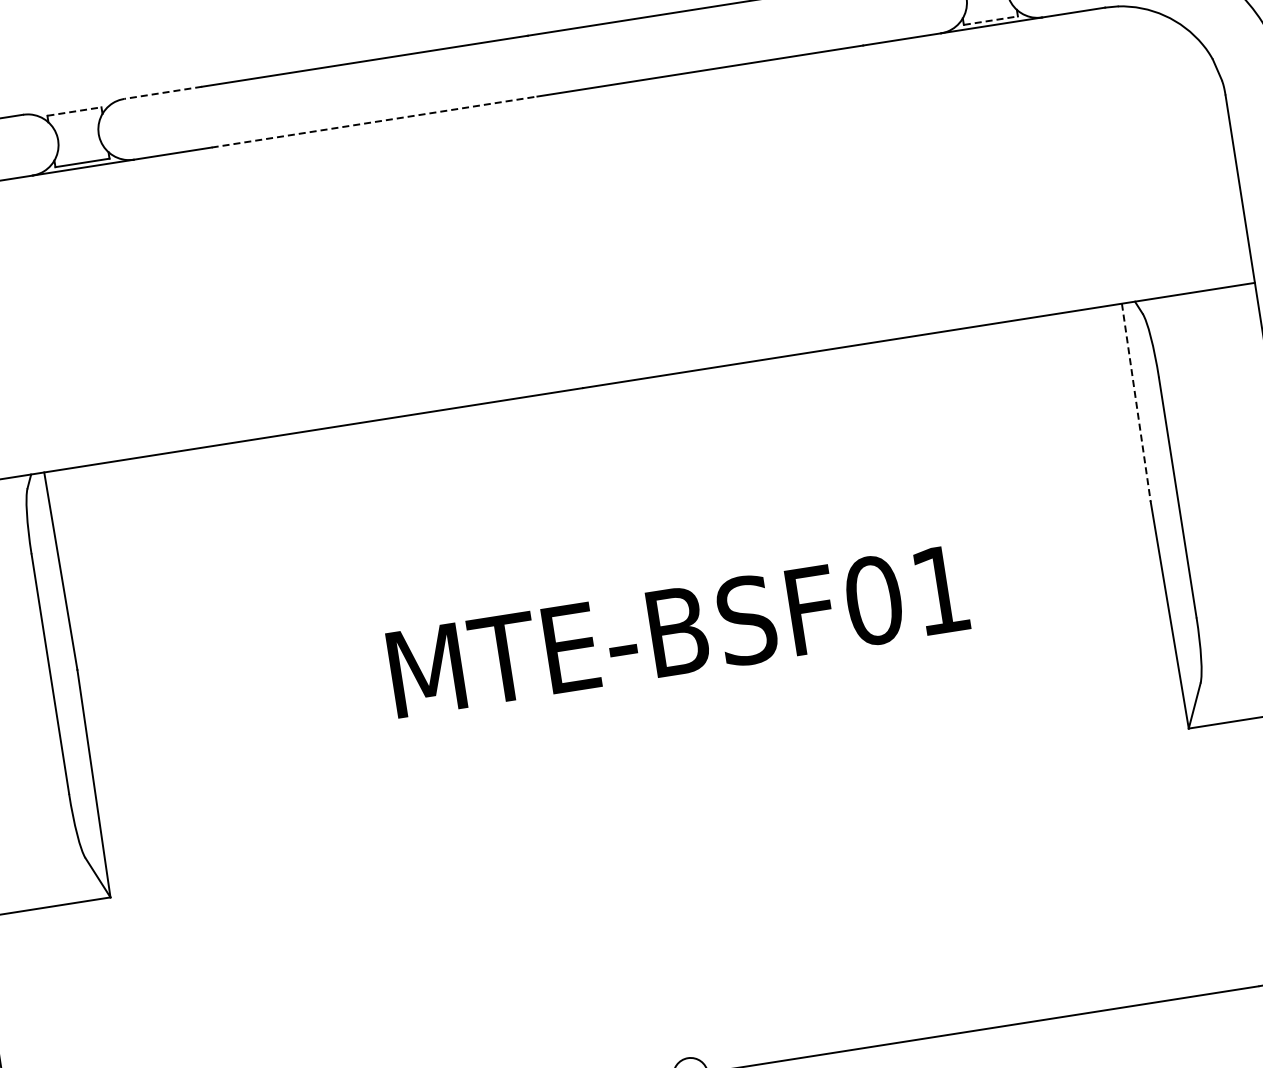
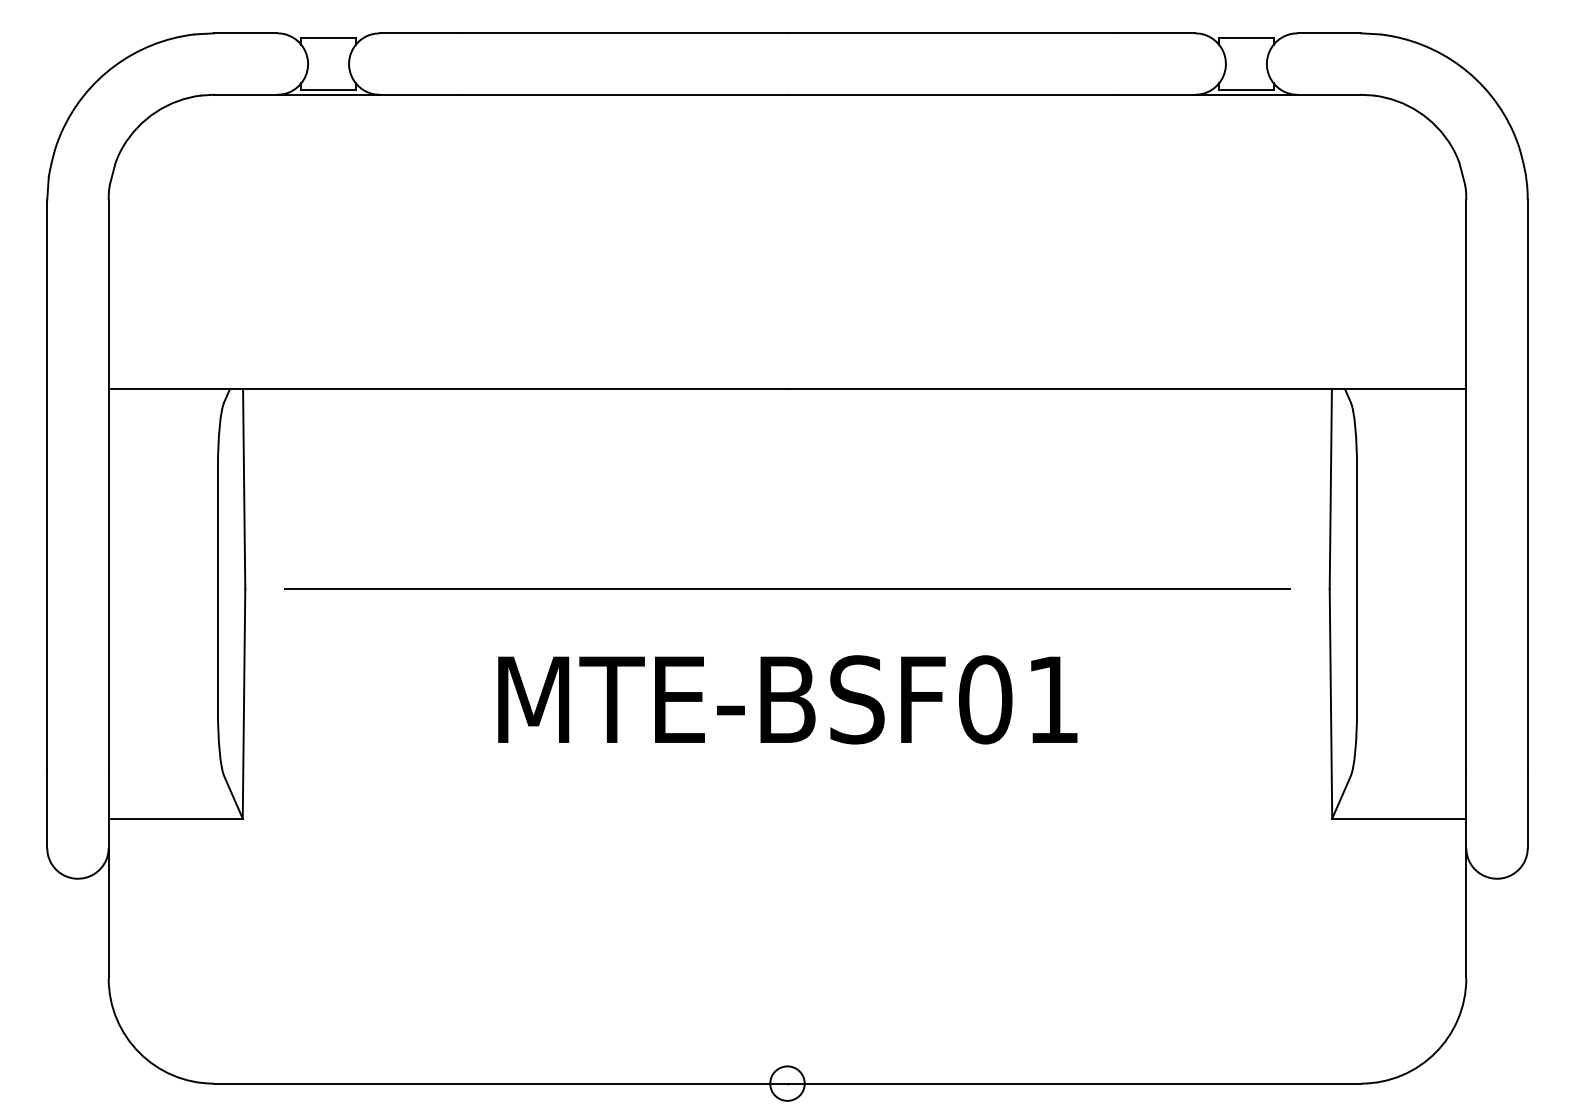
line: (991, 21) -> (1246, 90), dashed -> solid
line: (162, 93) -> (418, 33), dashed -> solid
line: (75, 111) -> (329, 38), dashed -> solid
line: (374, 121) -> (622, 94), dashed -> solid
line: (1136, 403) -> (1330, 489), dashed -> solid
line: (614, 586) -> (787, 589), added
text: (677, 630) -> (787, 699), moved

